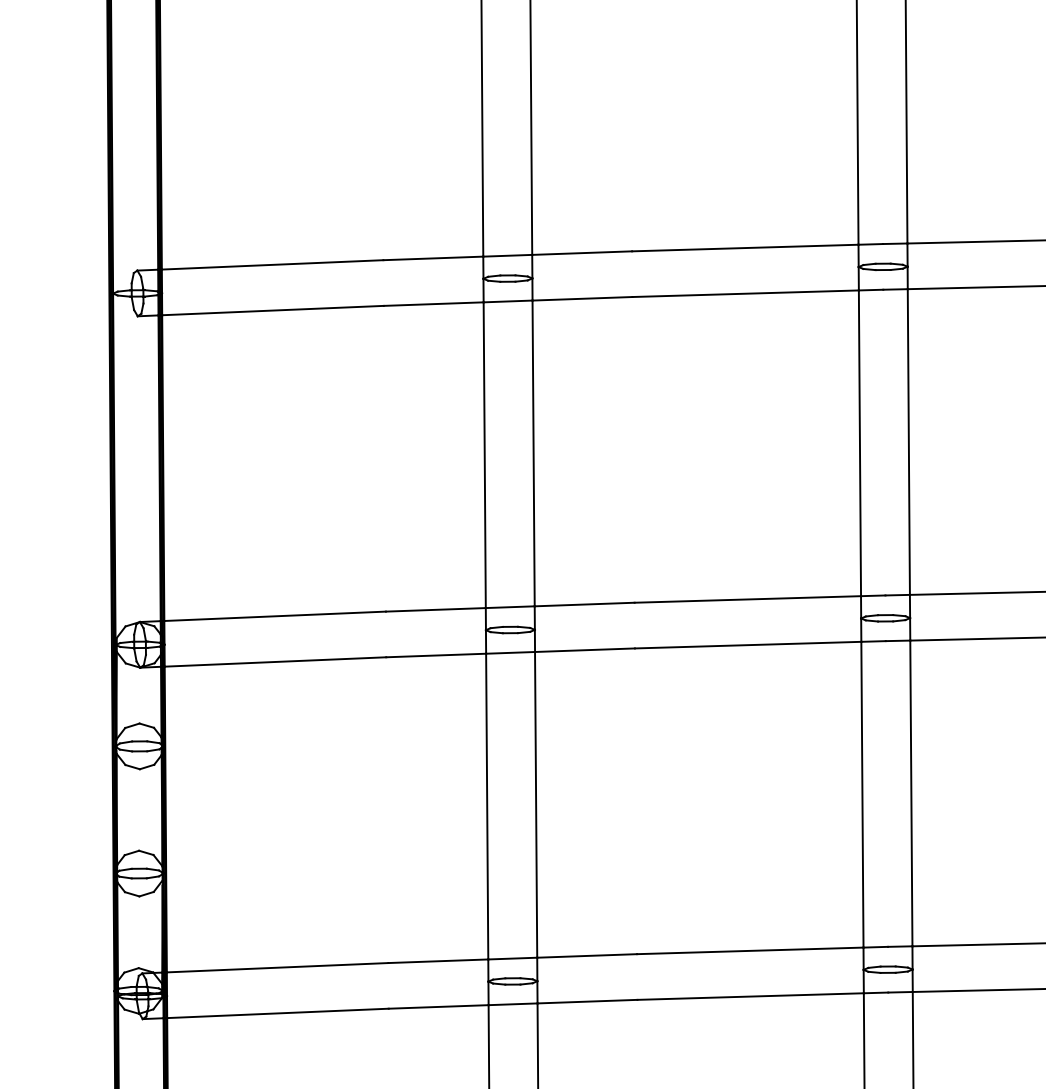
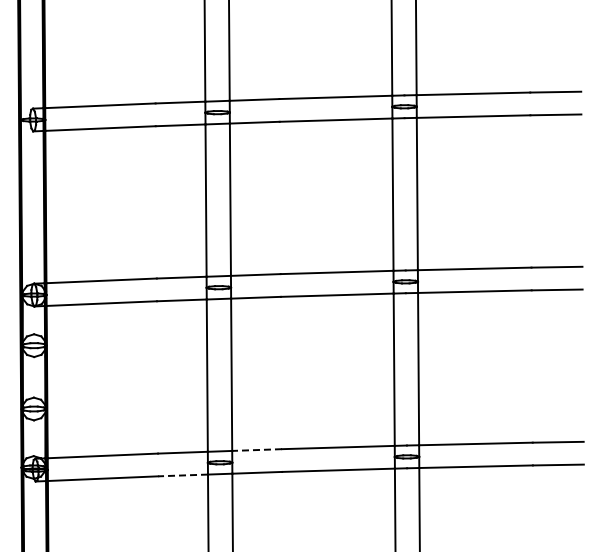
line: (587, 956) -> (257, 450), solid -> dashed
line: (439, 1007) -> (183, 475), solid -> dashed

